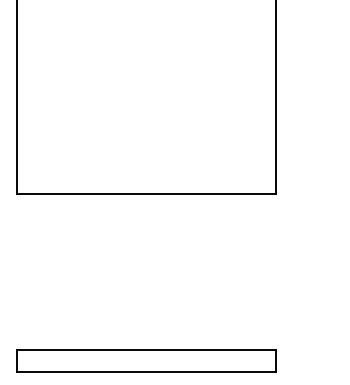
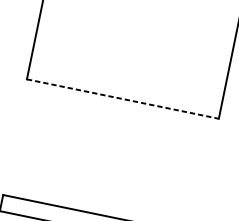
line: (146, 193) -> (122, 98), solid -> dashed

